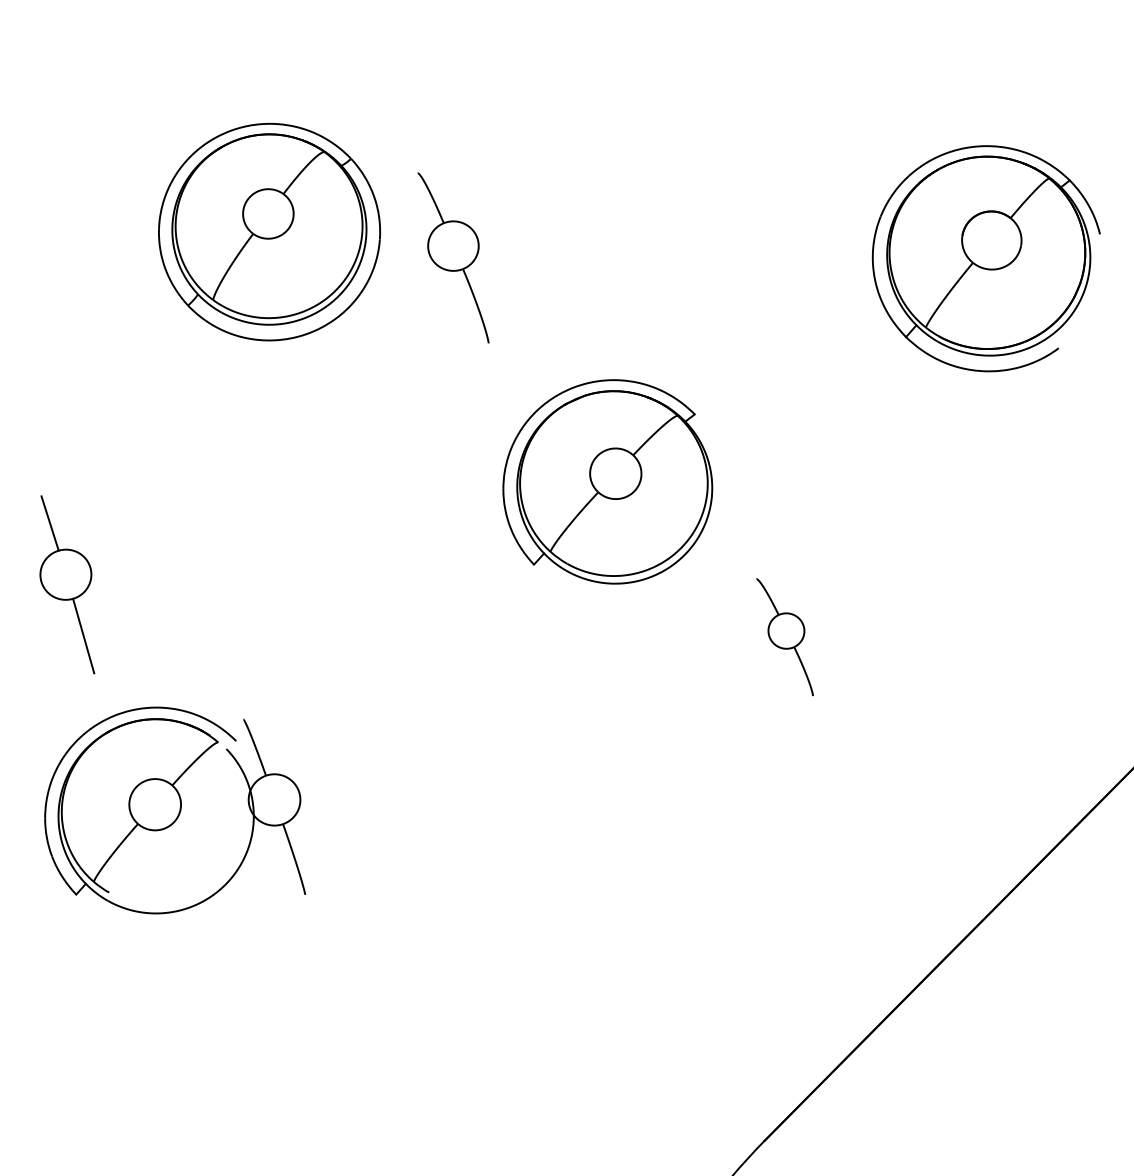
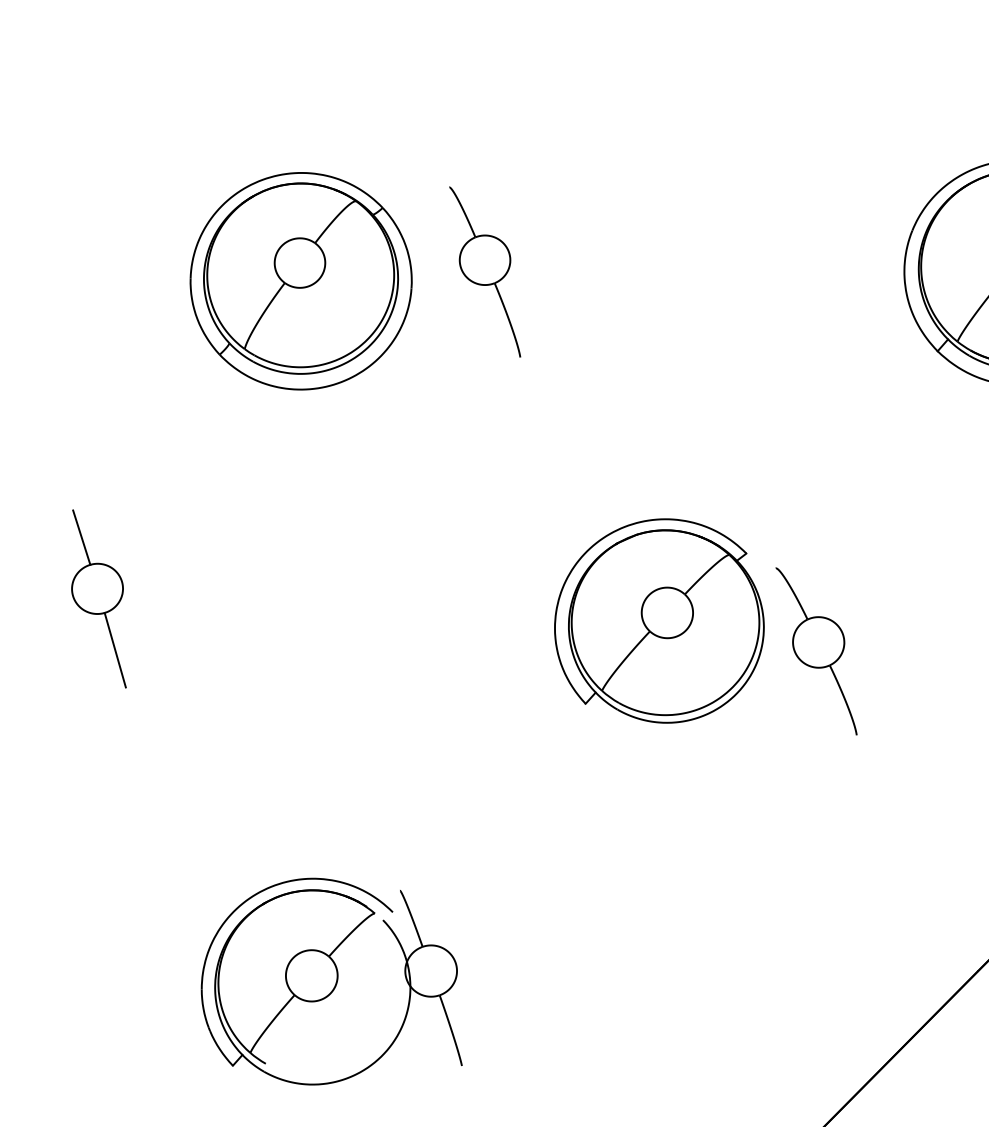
part: (269, 232) -> (301, 281), moved
part: (607, 481) -> (659, 620), moved
part: (784, 637) -> (816, 651), size x1.43
part: (175, 810) -> (332, 981), moved

